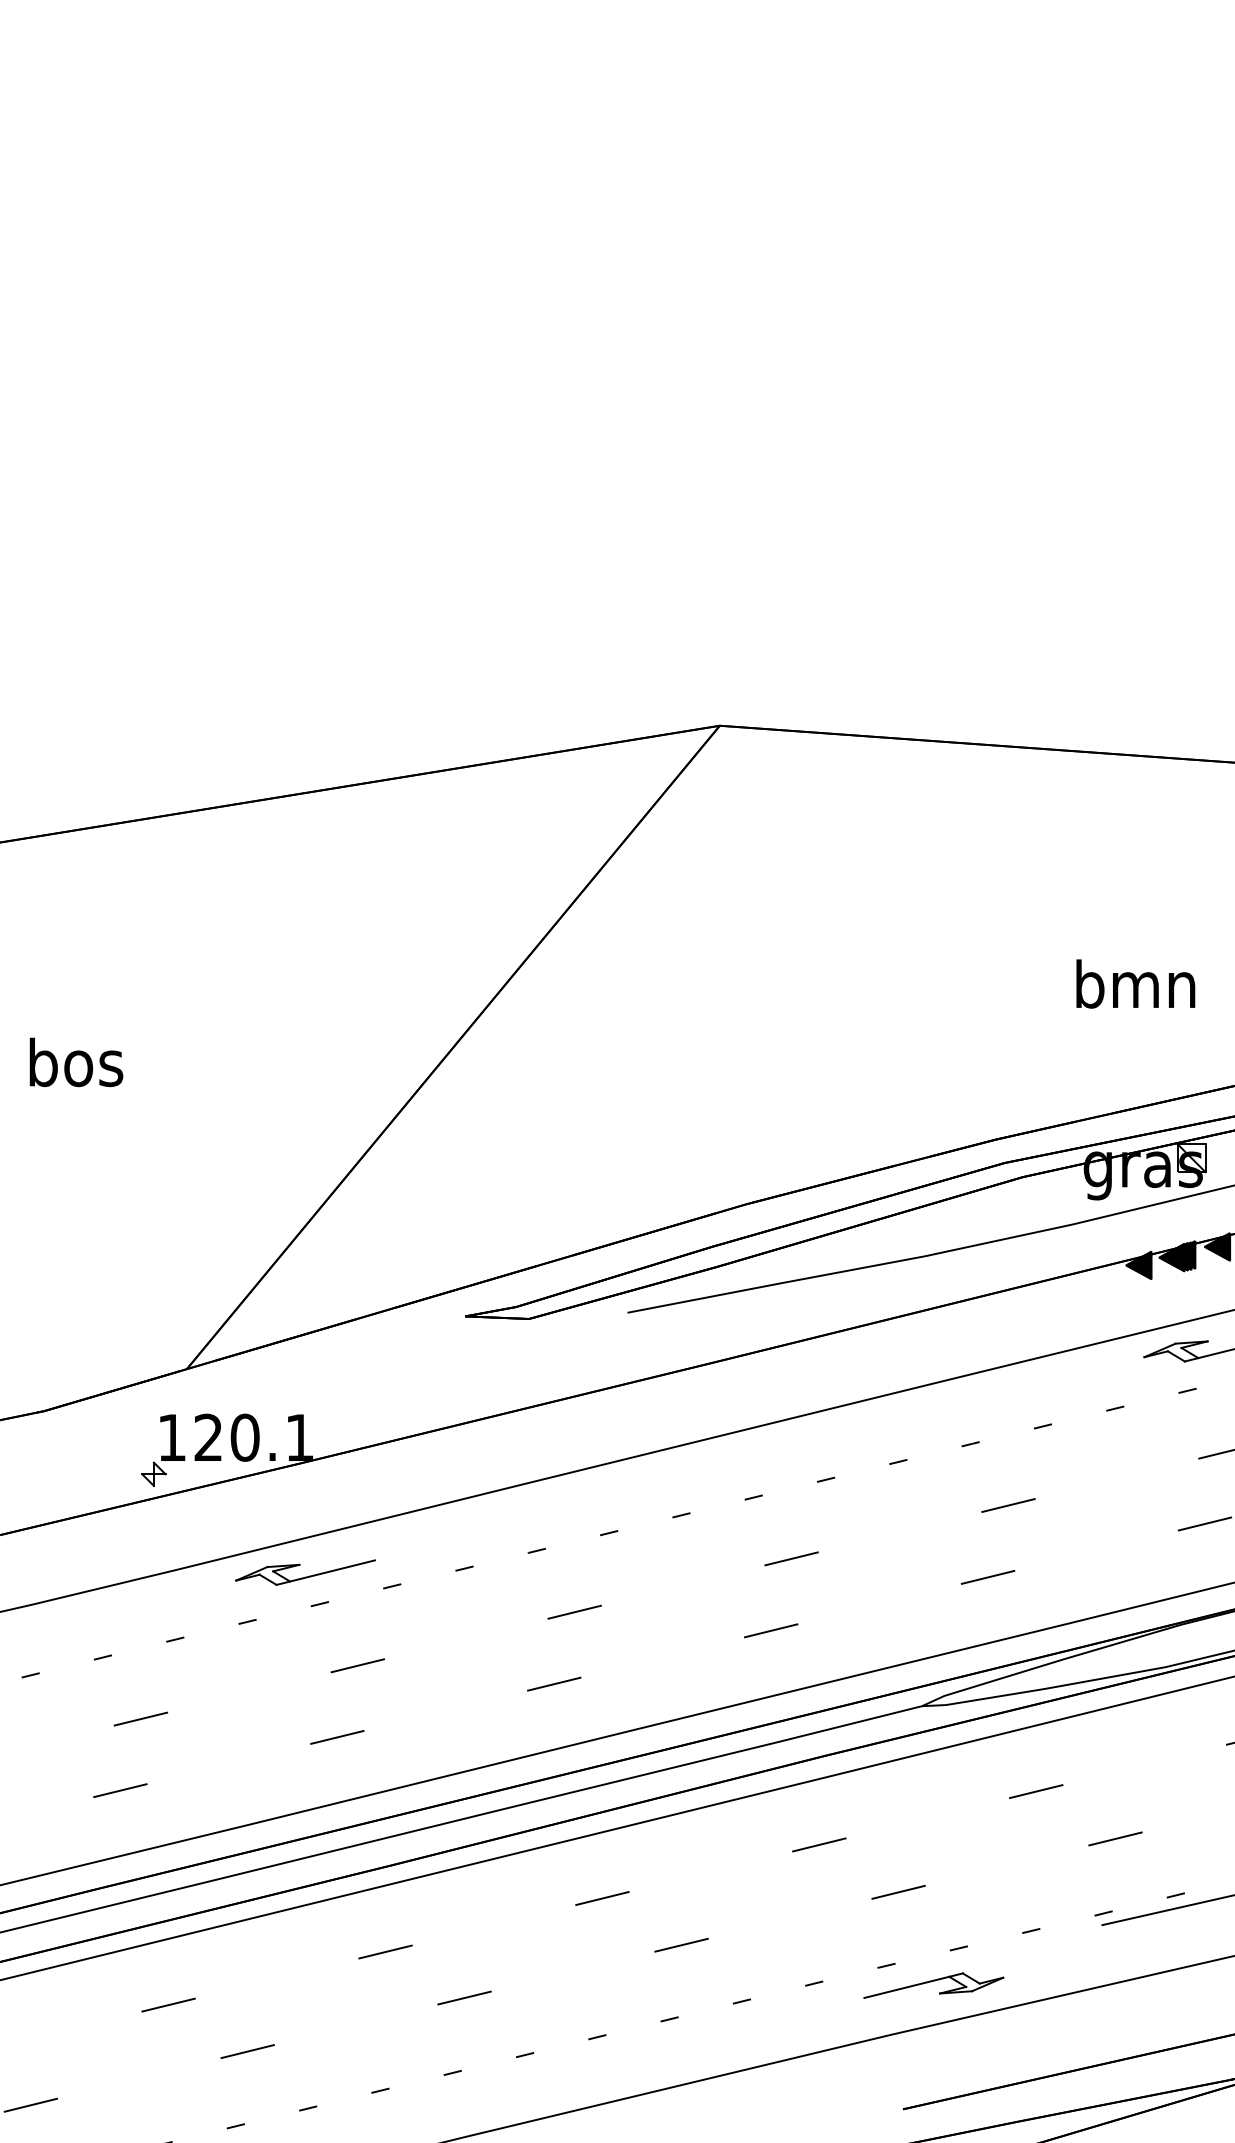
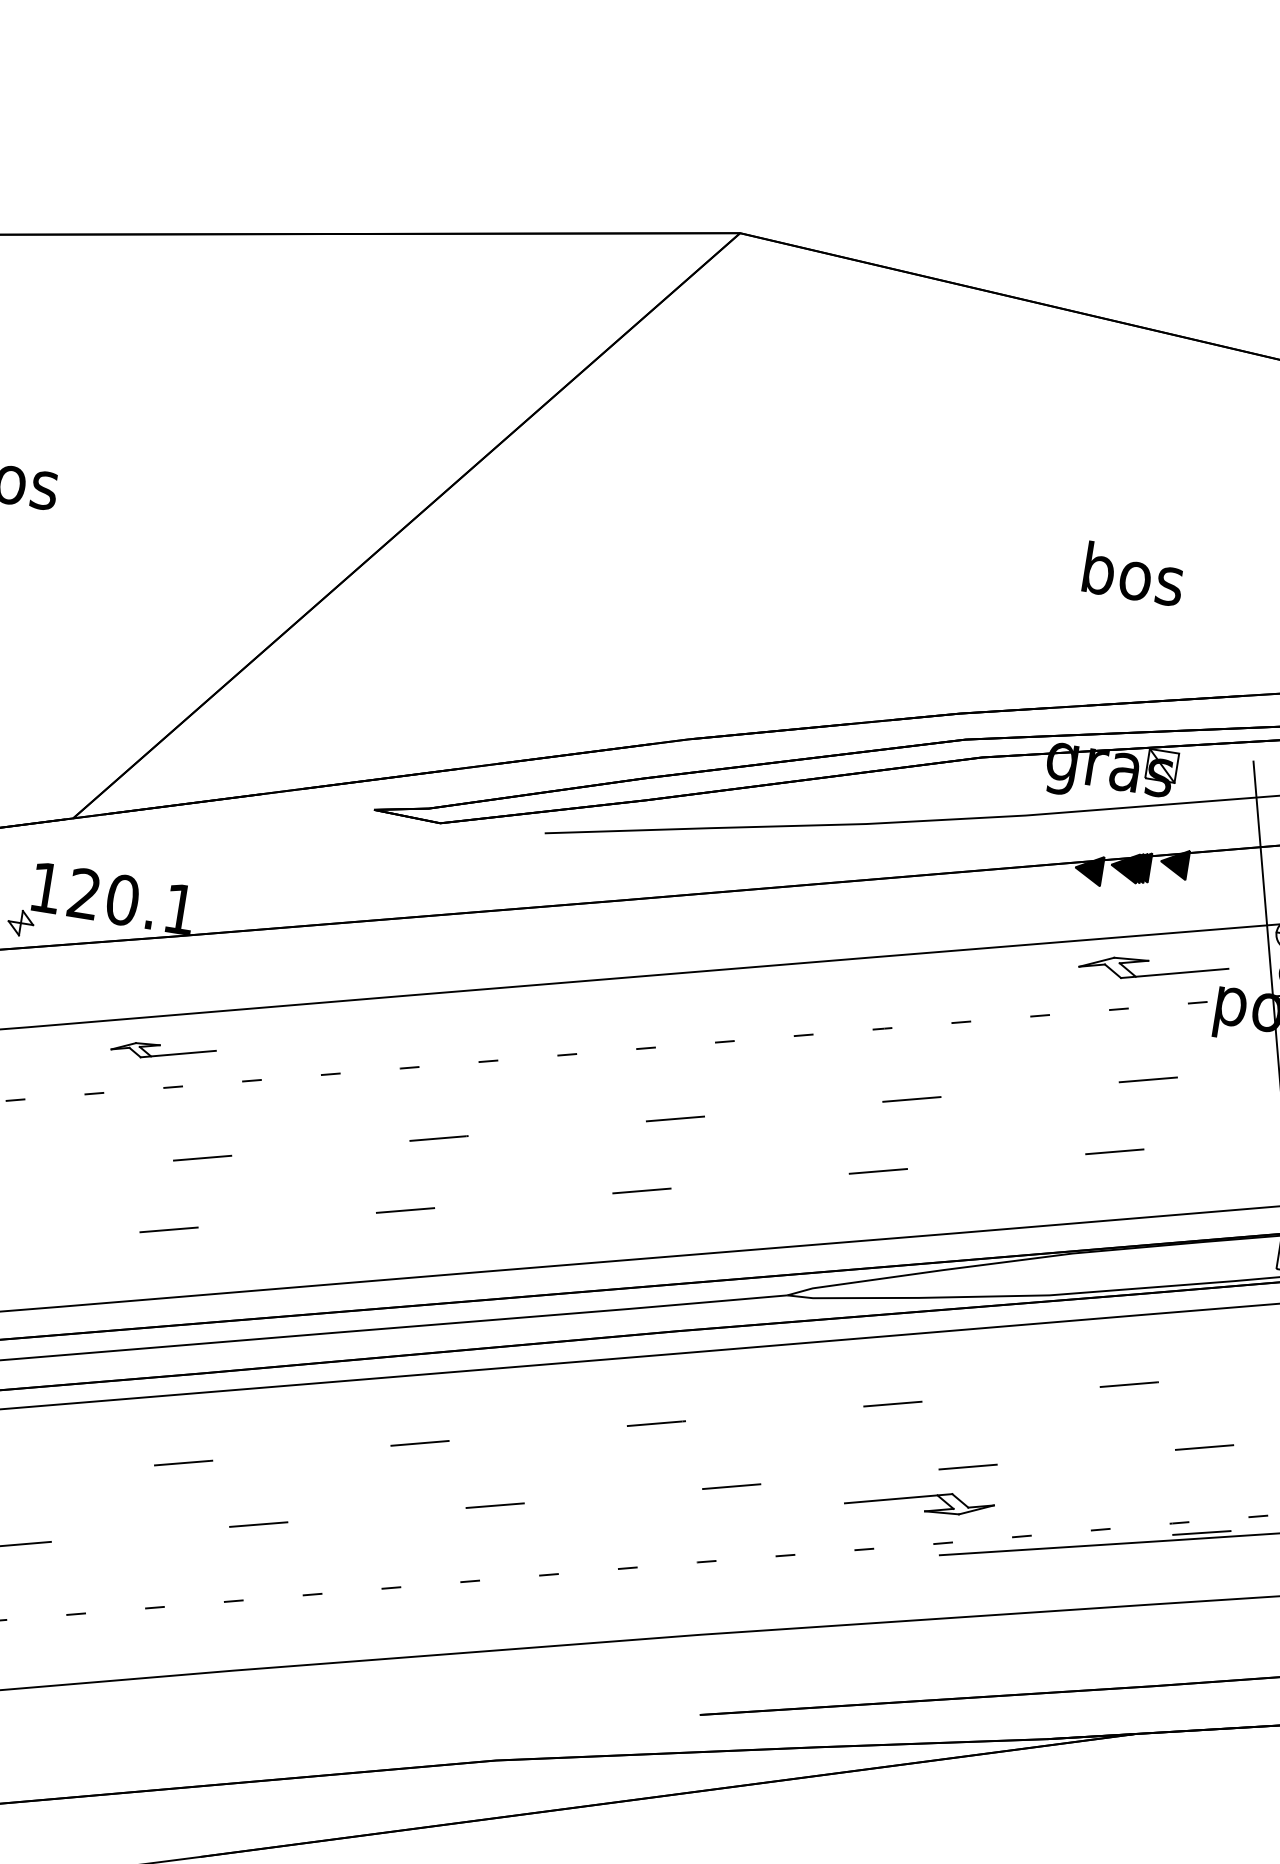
text: (1135, 983) -> (1132, 573), bmn -> bos
part: (305, 1572) -> (163, 1051), size x0.7
part: (933, 1985) -> (919, 1501), moved

